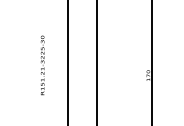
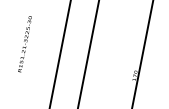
text: (42, 65) -> (24, 44), moved

